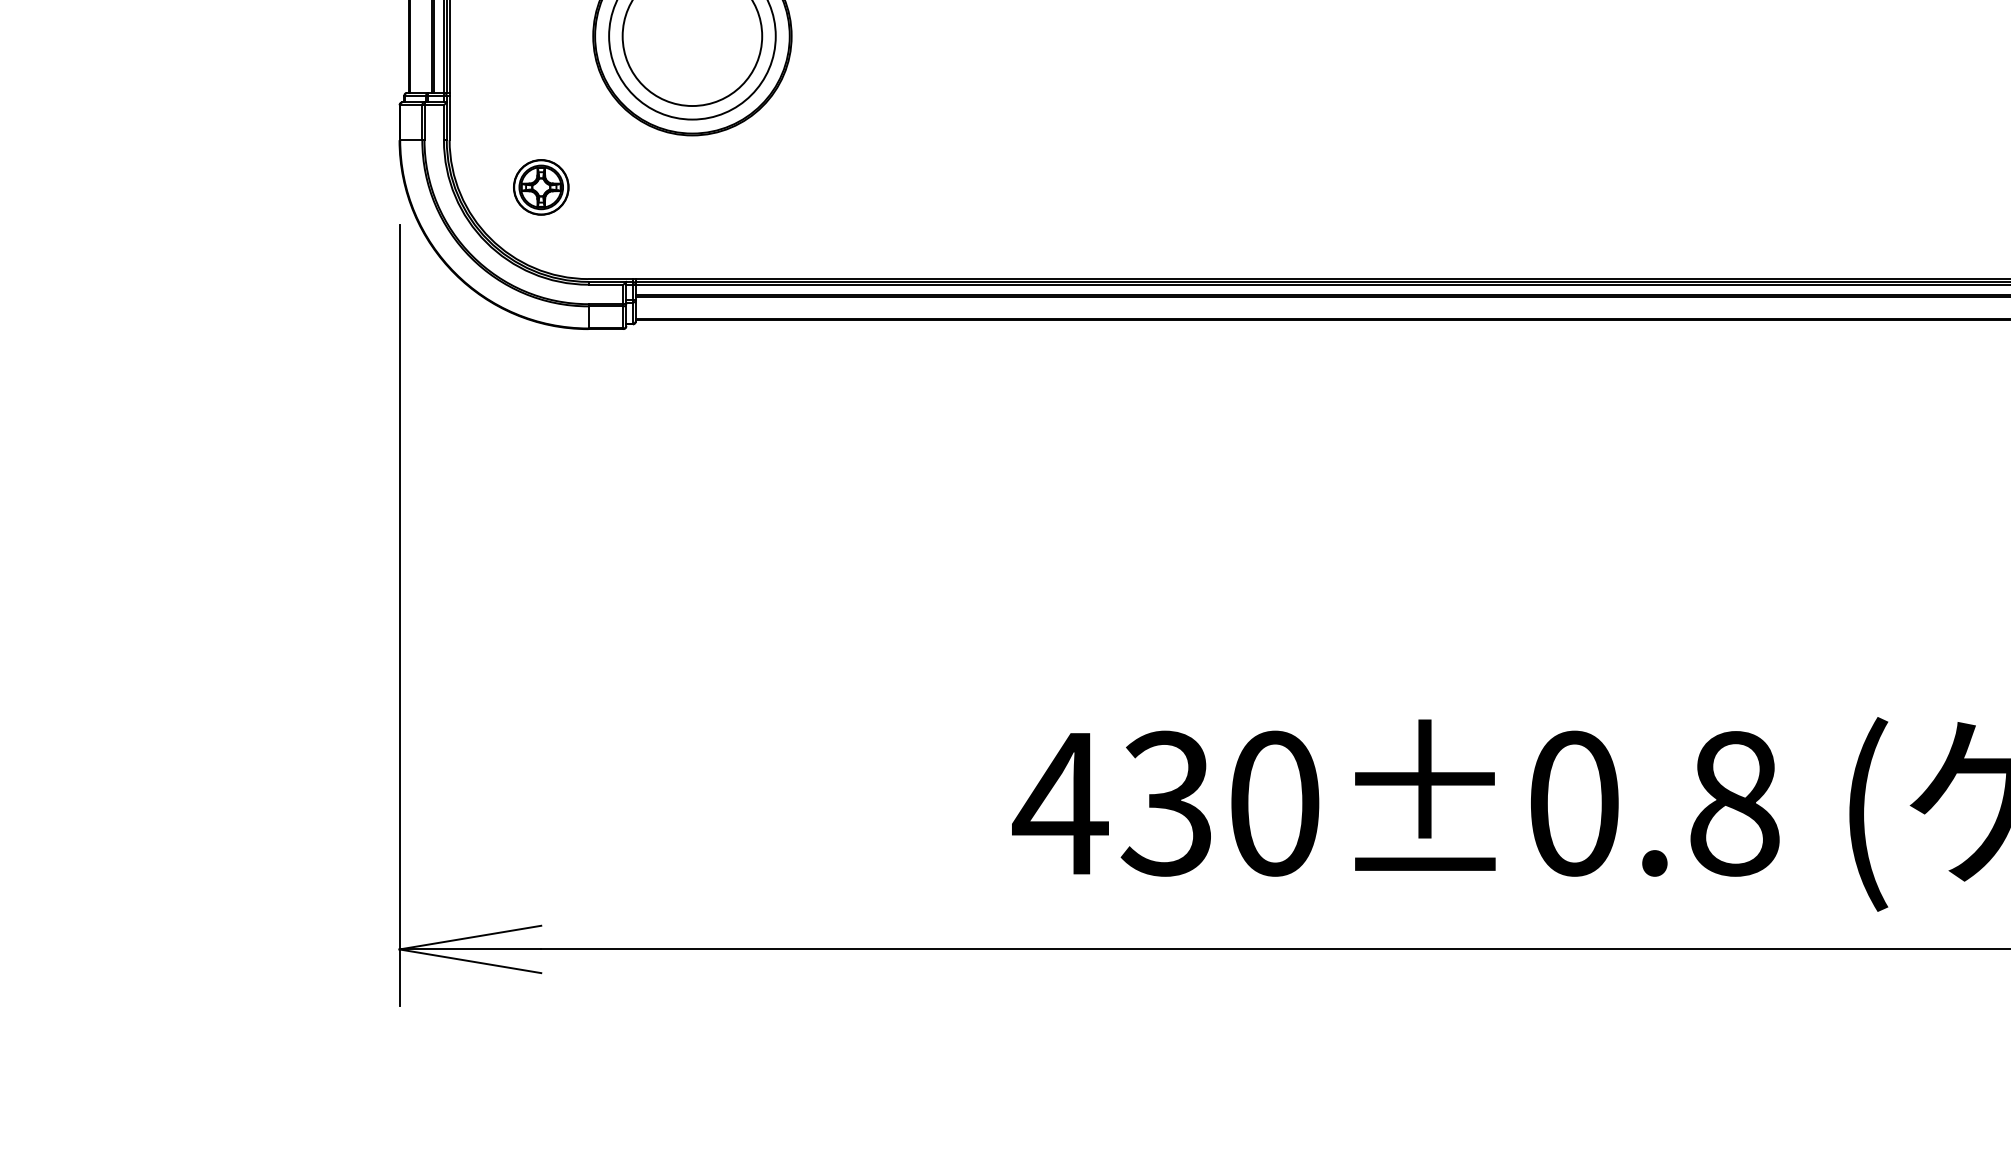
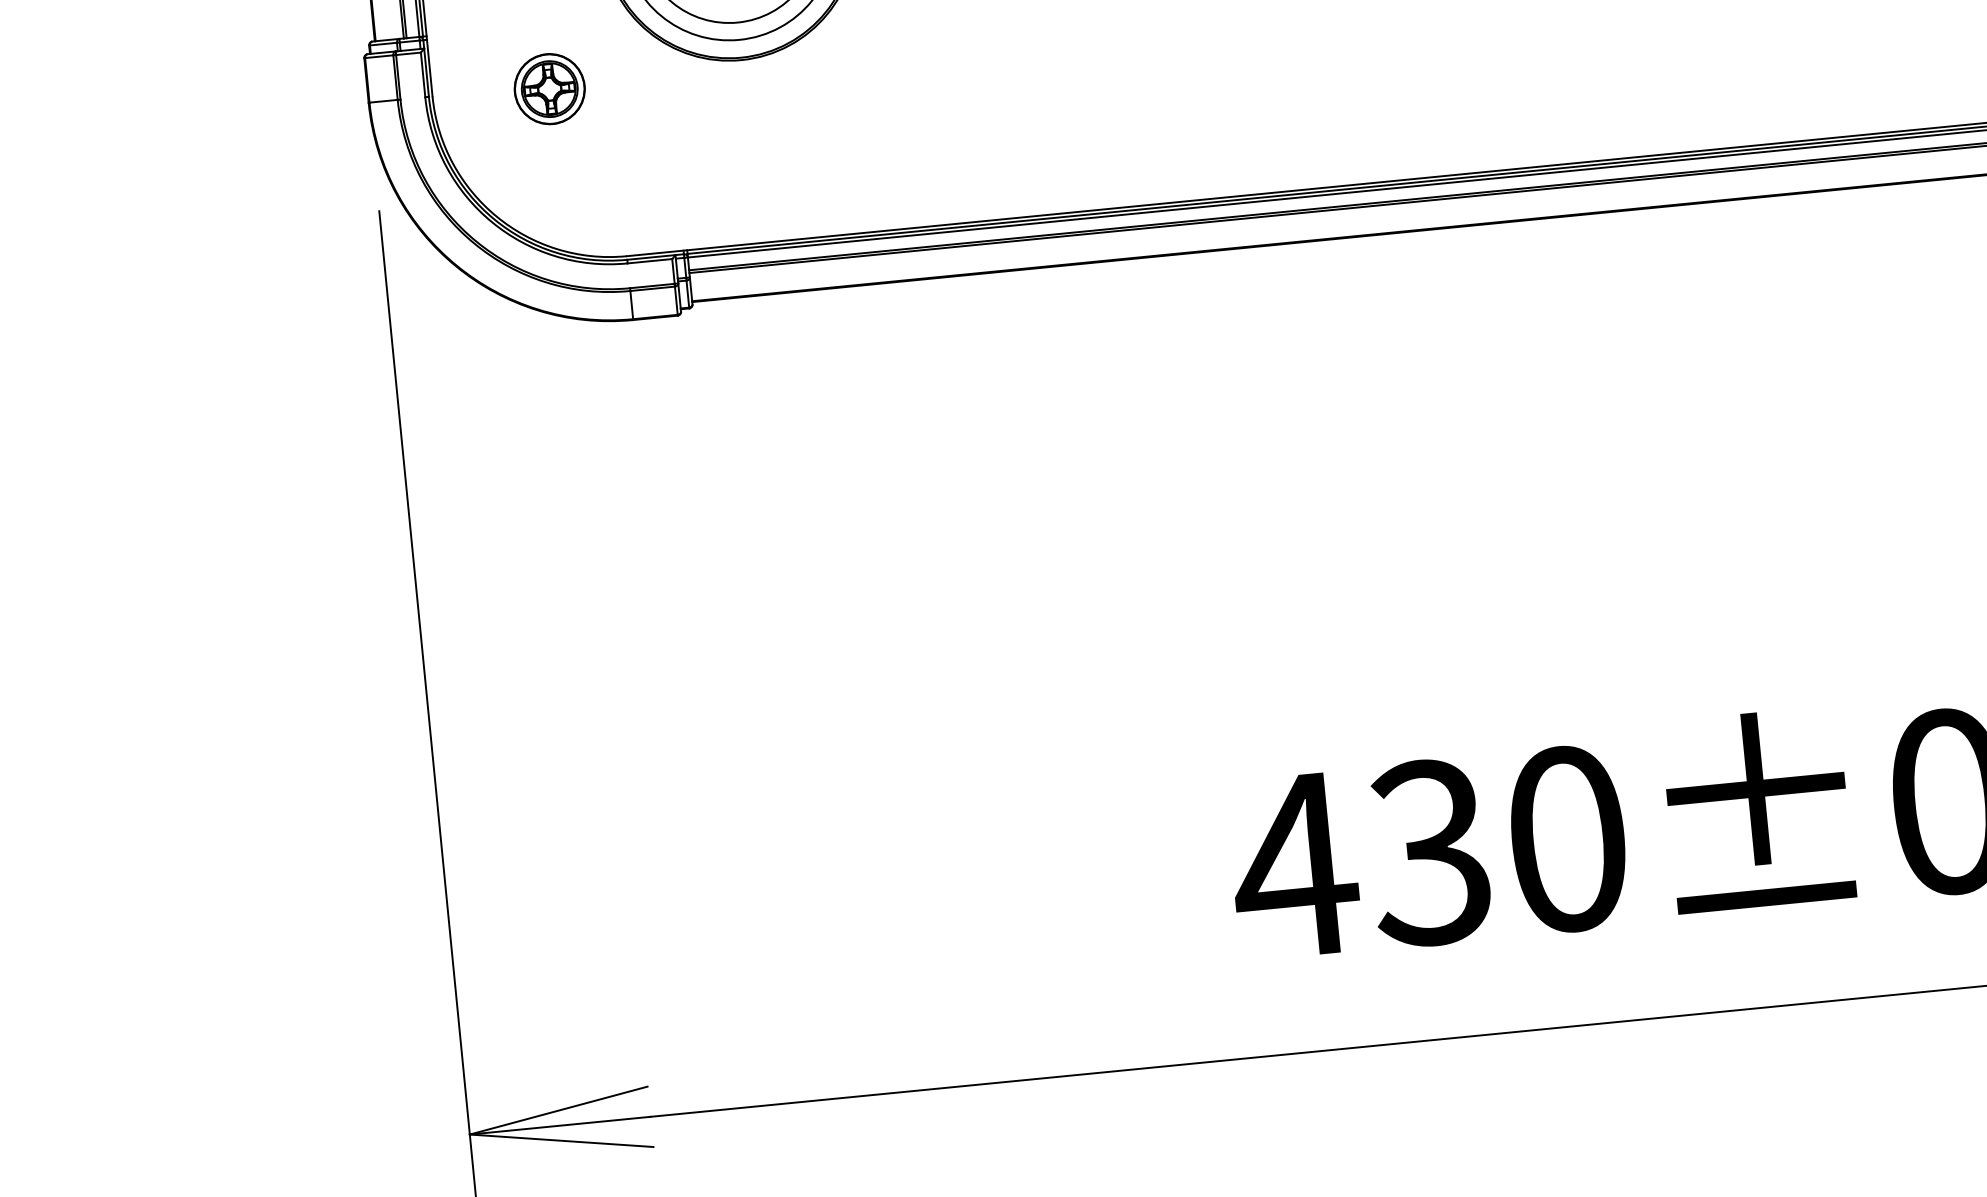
part: (541, 187) -> (550, 89), moved

